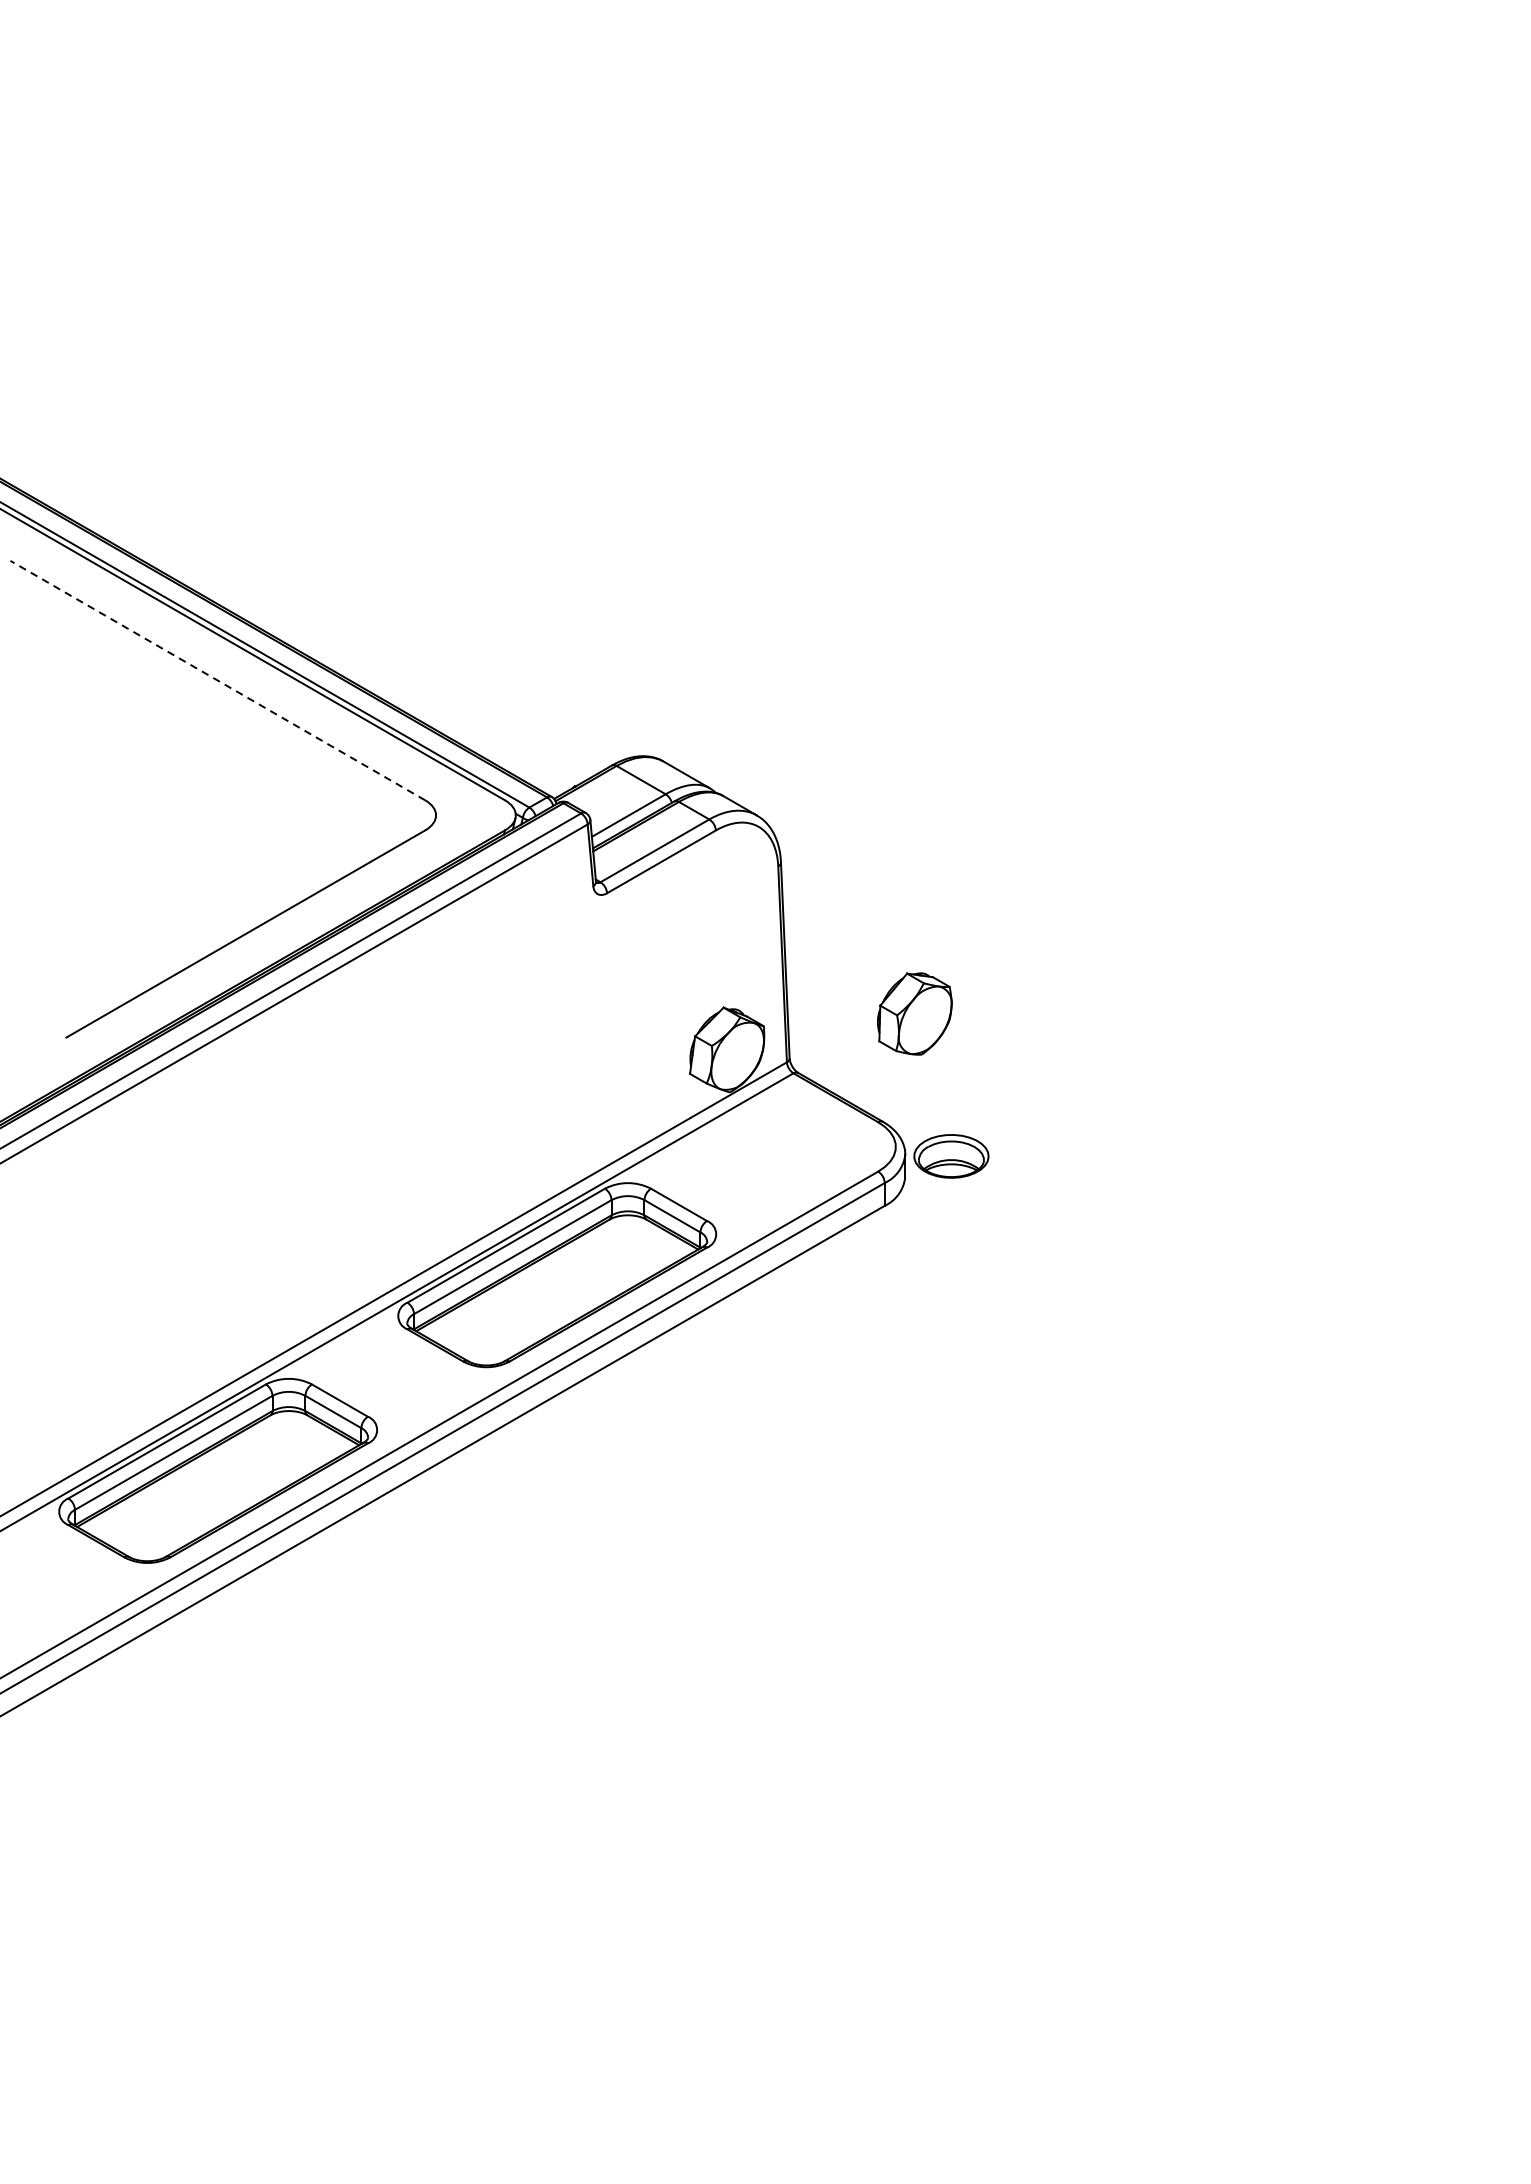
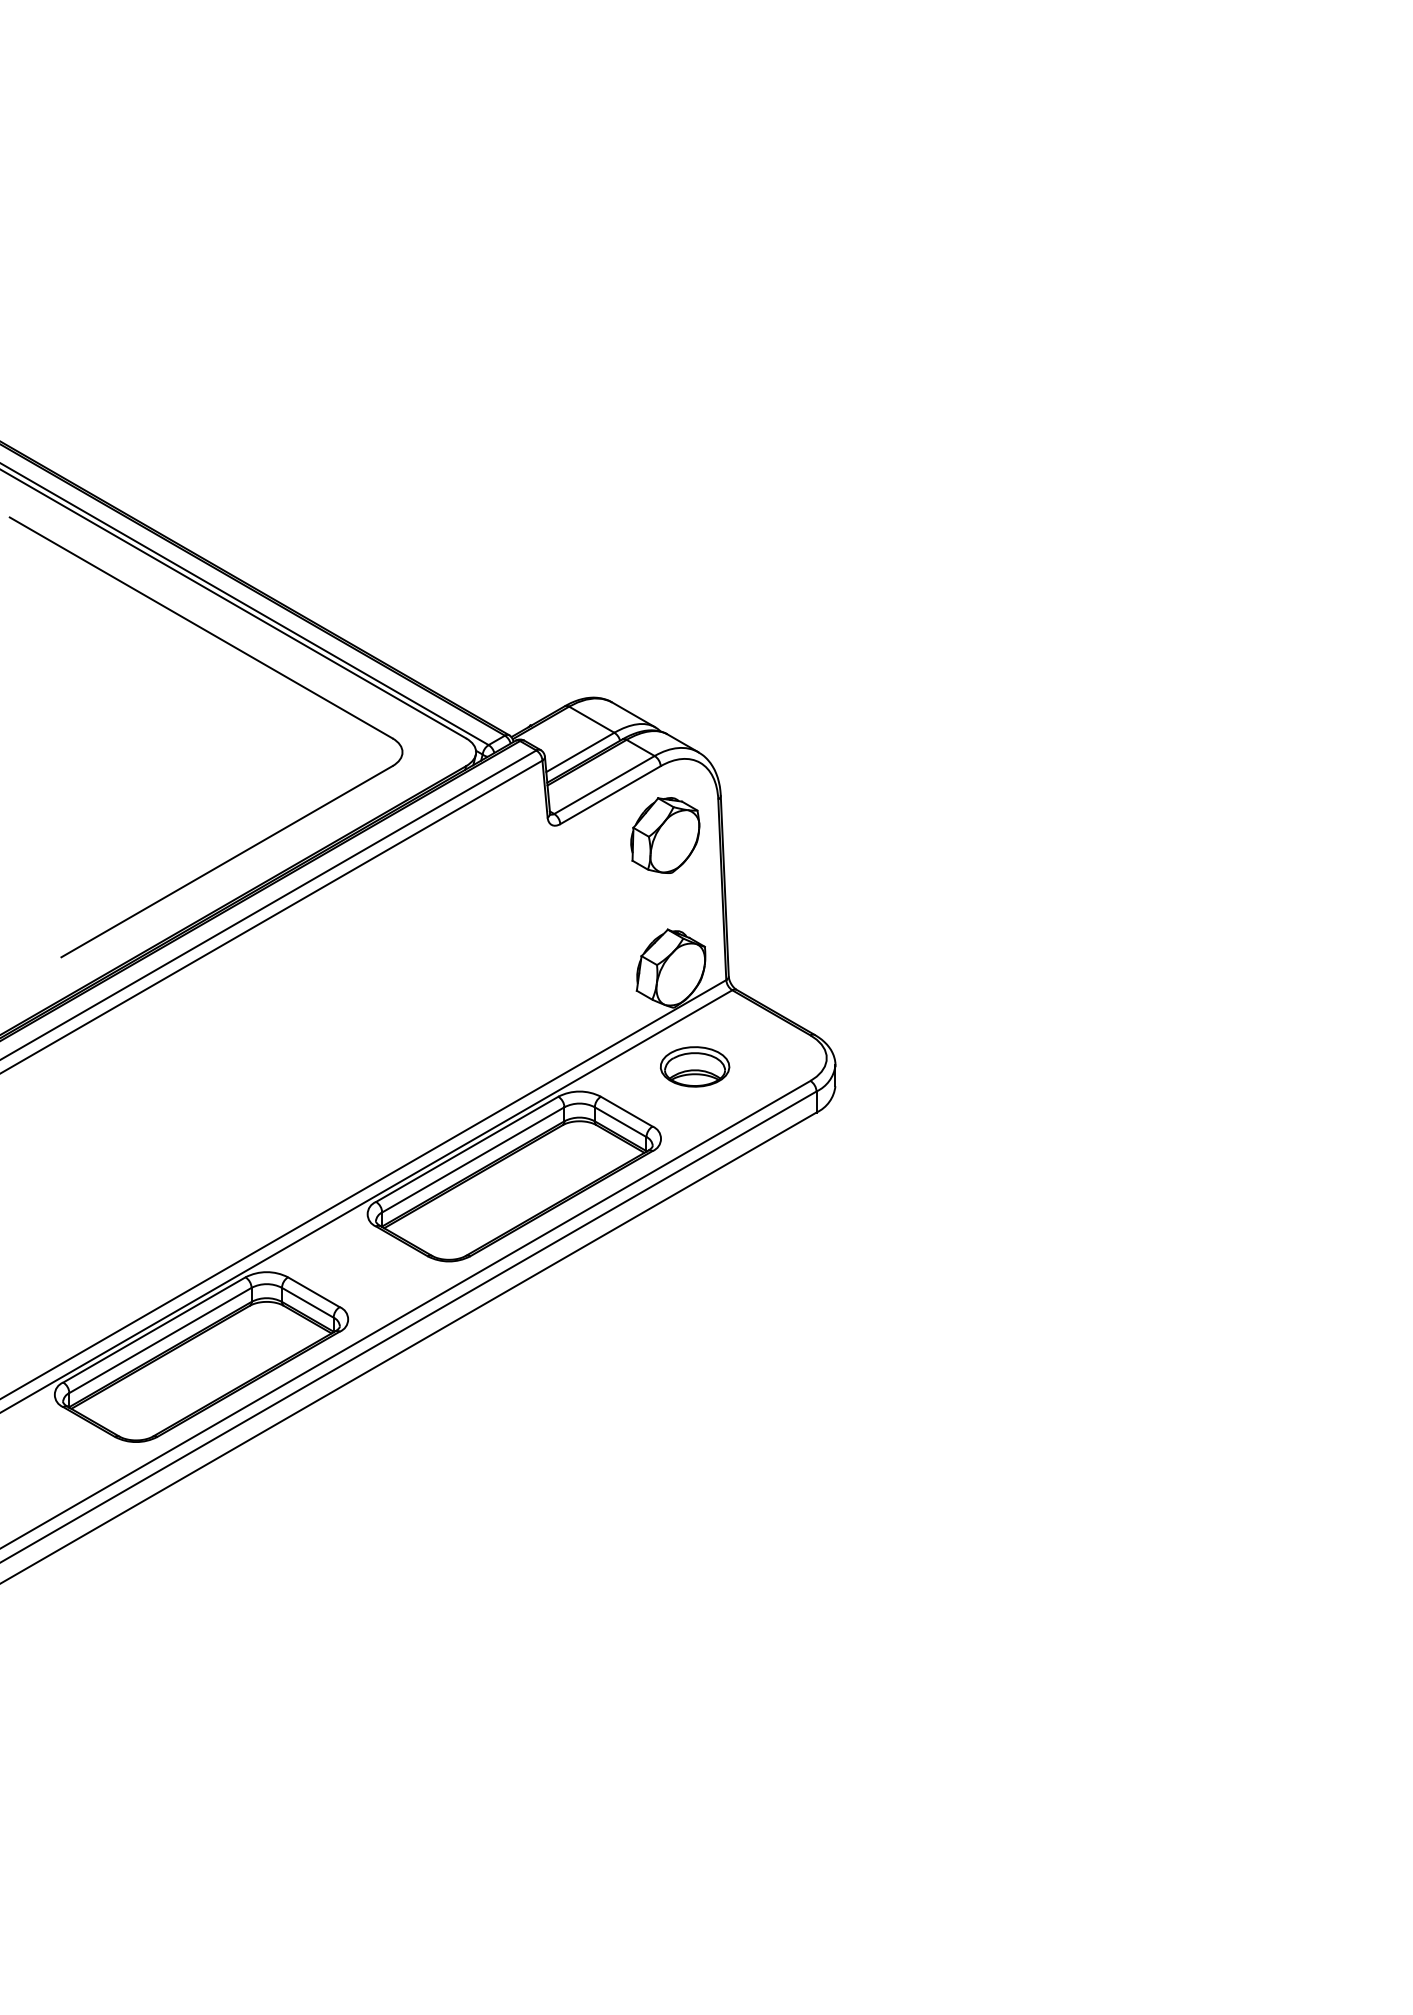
line: (218, 680) -> (201, 627), dashed -> solid
part: (915, 1013) -> (665, 835), moved
part: (951, 1155) -> (695, 1066), moved

